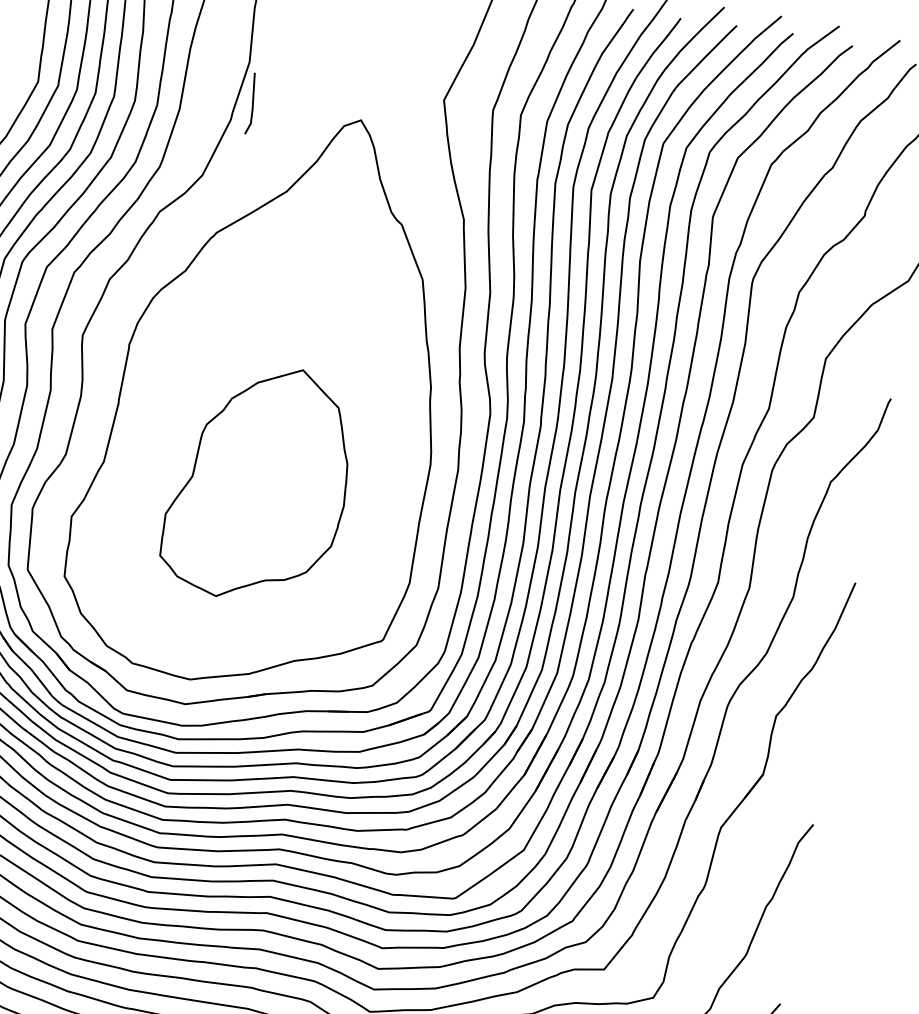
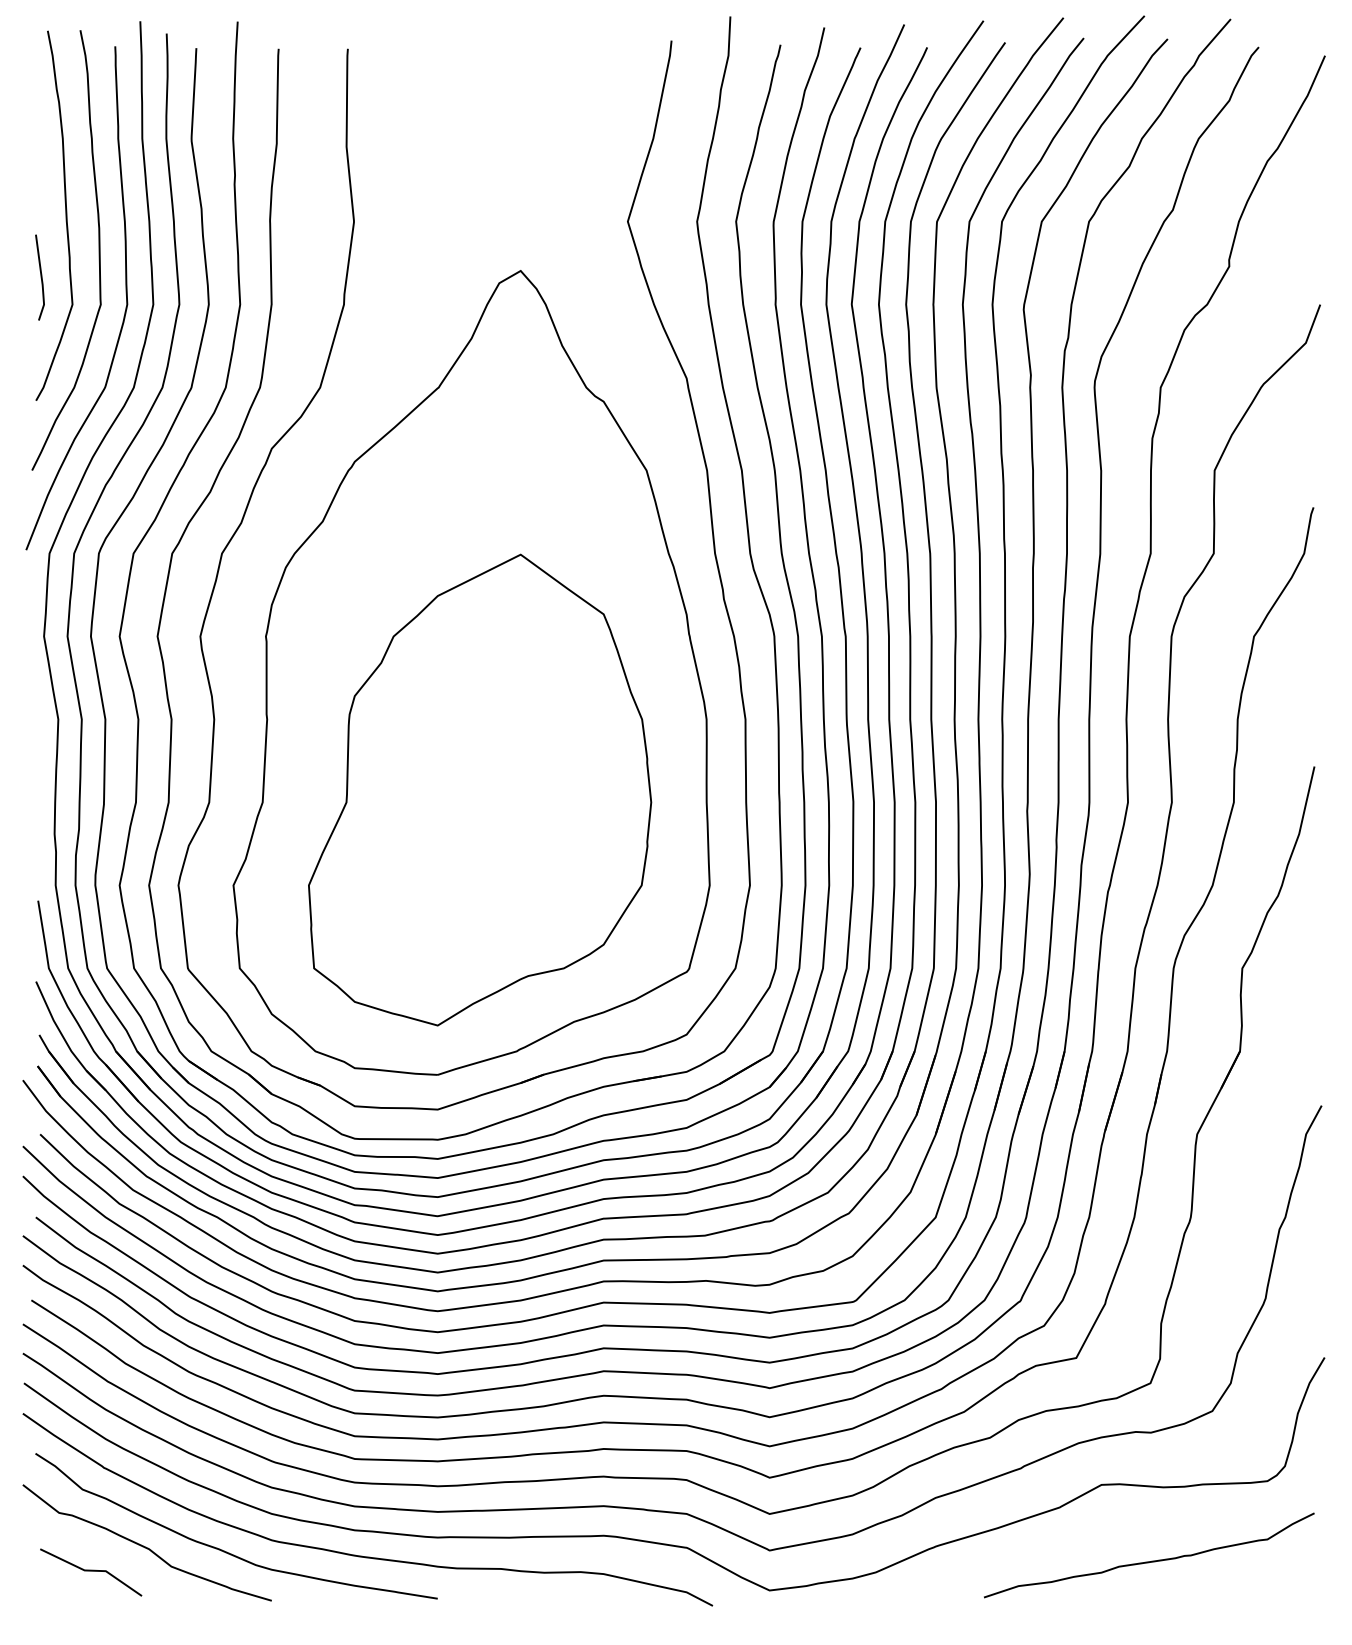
line: (252, 103) -> (40, 277), moved
part: (260, 482) -> (480, 789), size x1.43

